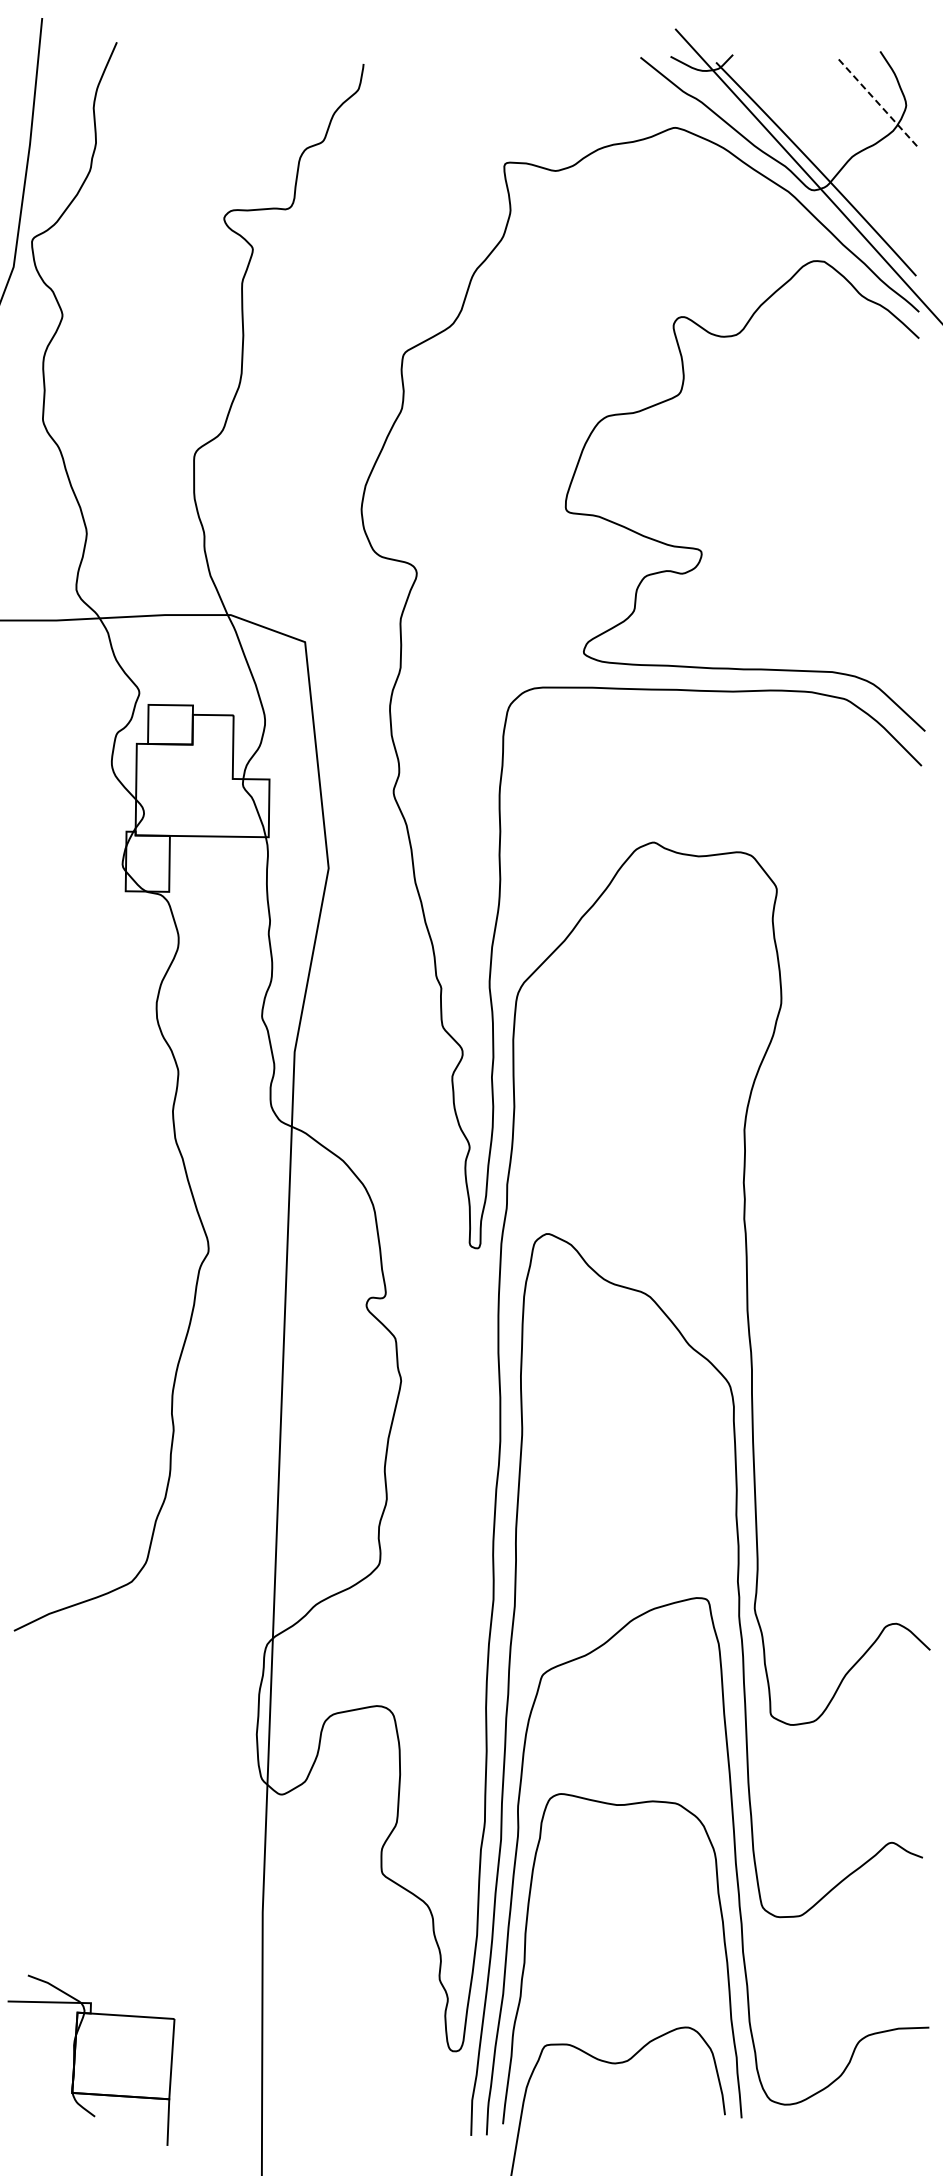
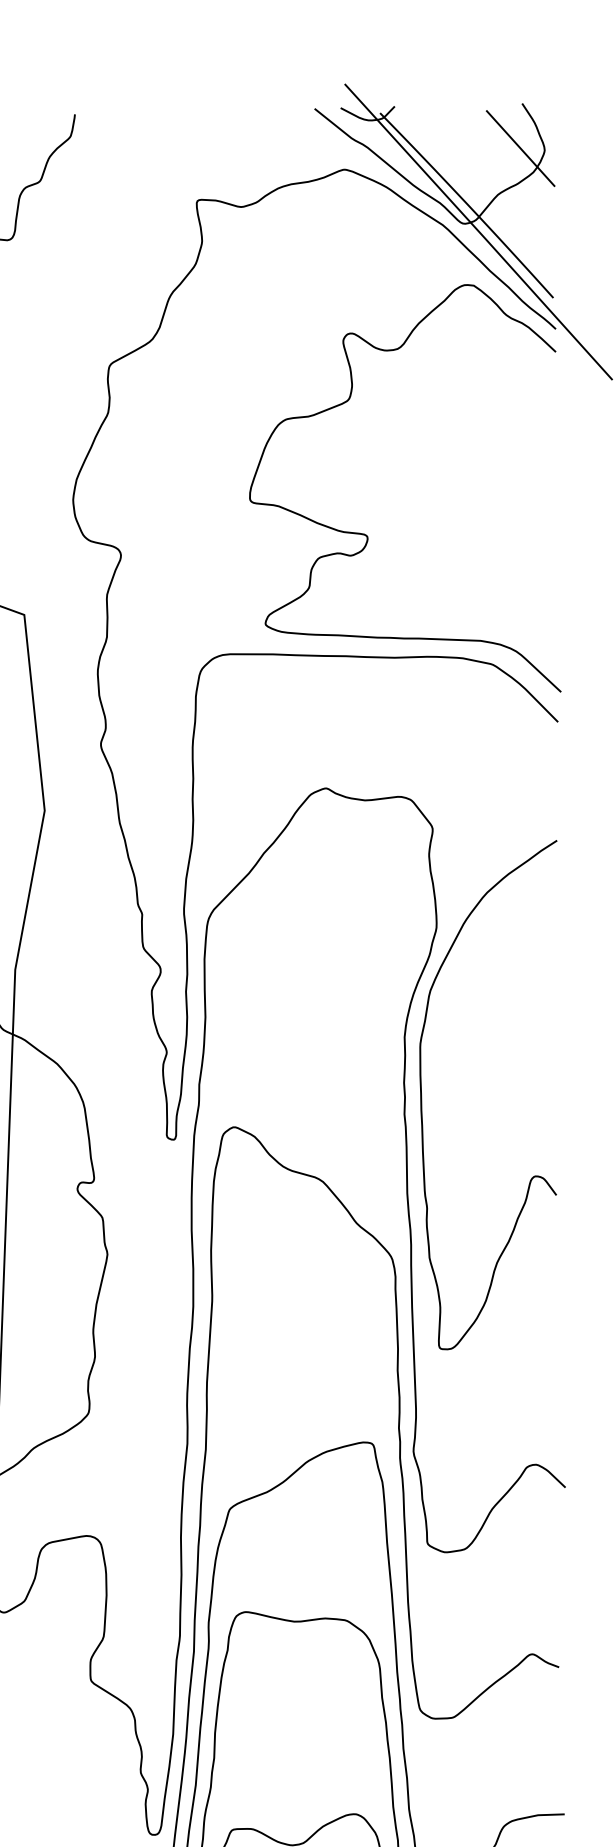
line: (878, 103) -> (520, 148), dashed -> solid
curve: (764, 1196) -> (422, 1094), added

